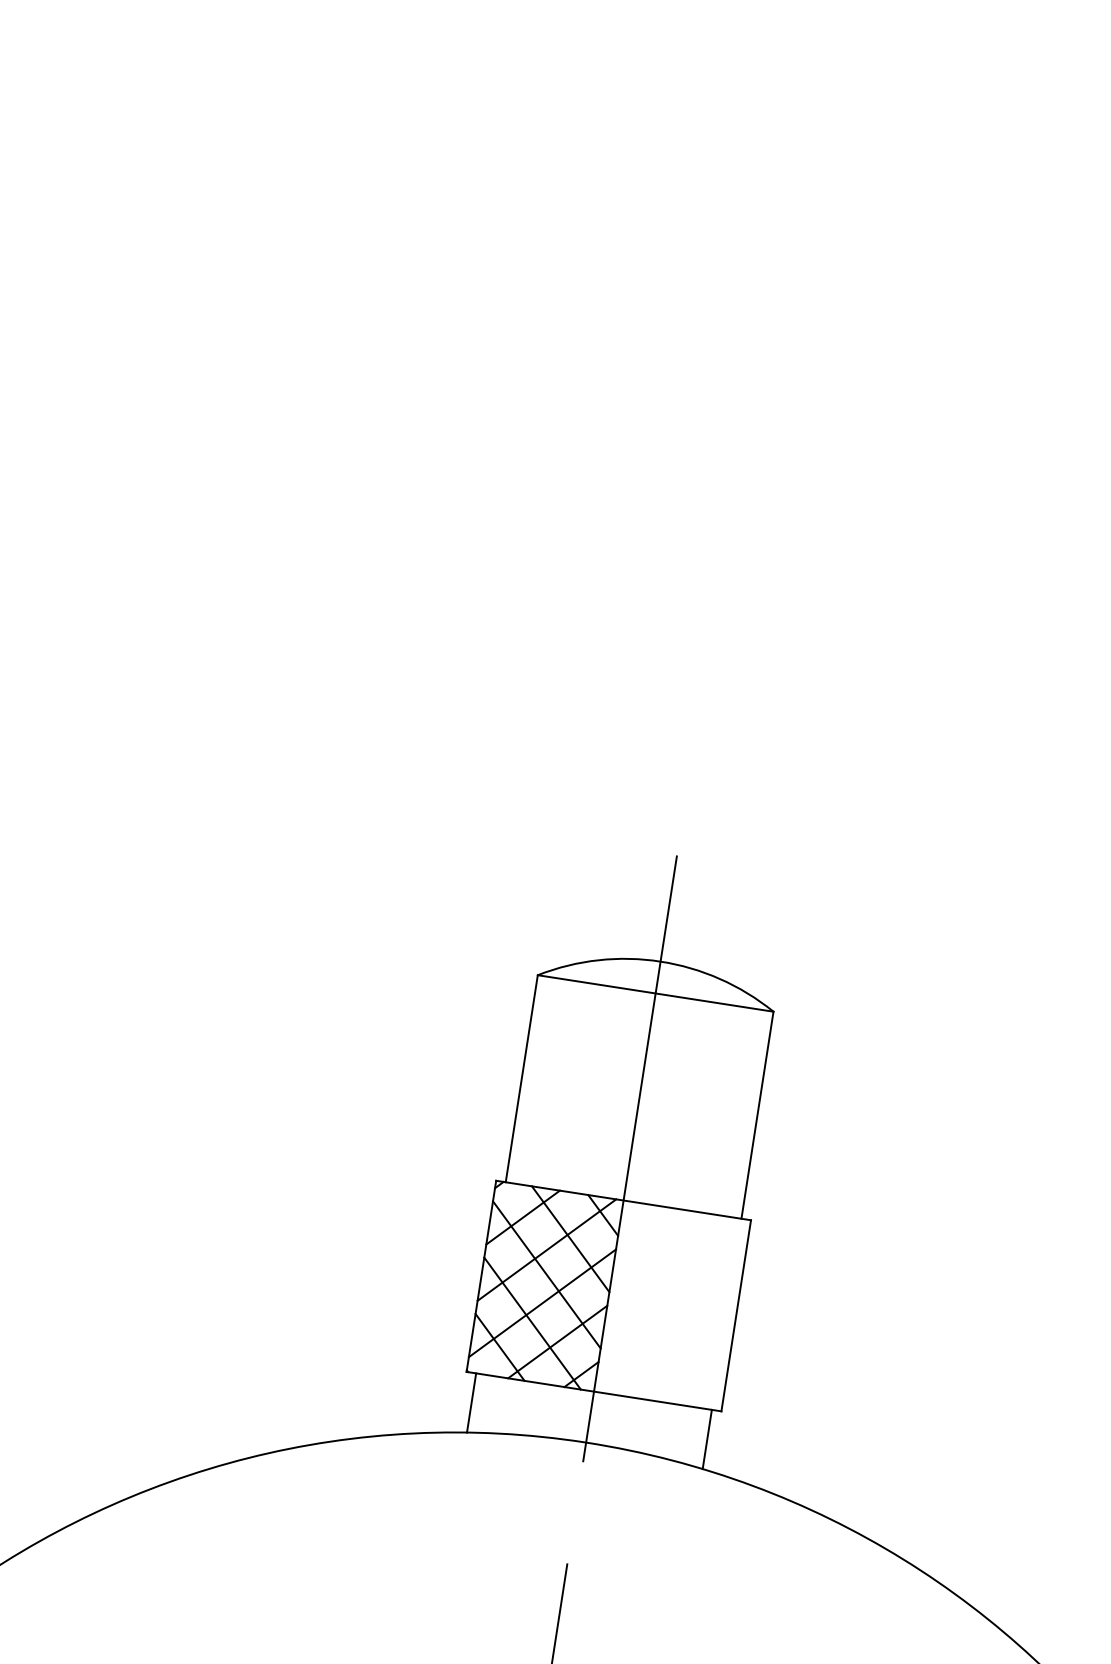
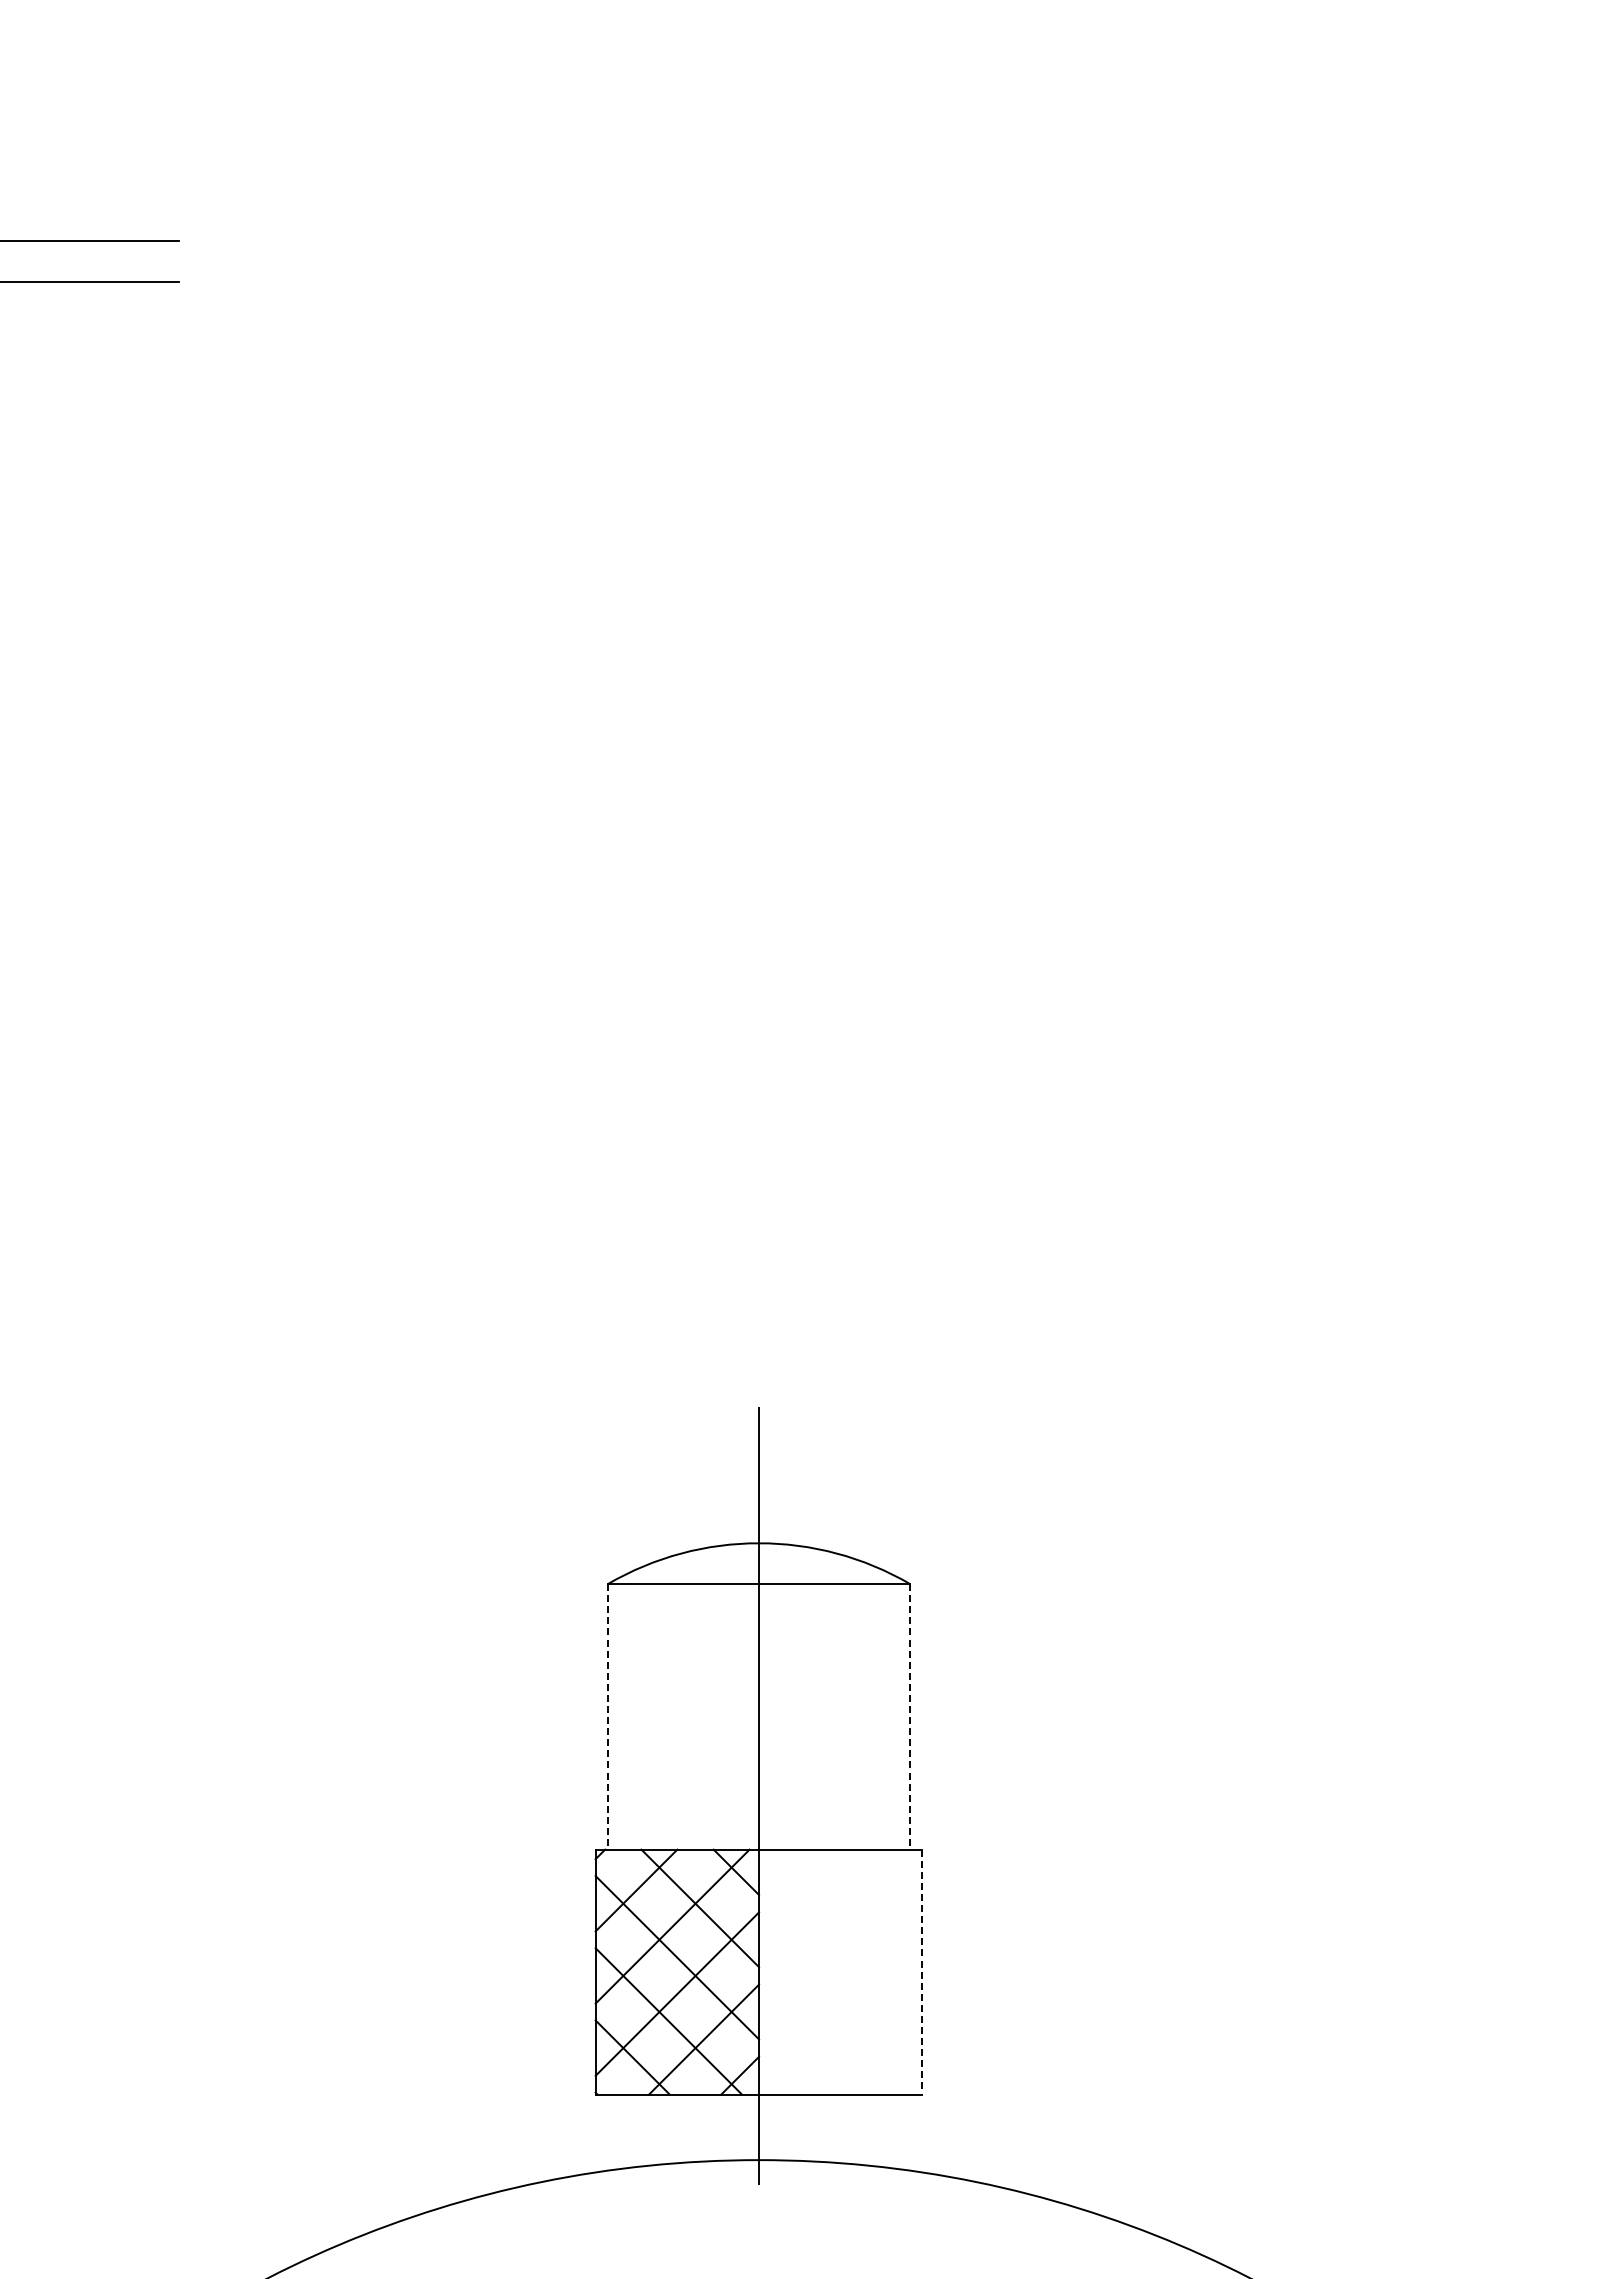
line: (521, 1078) -> (607, 1716), solid -> dashed
line: (757, 1114) -> (910, 1716), solid -> dashed
line: (736, 1316) -> (922, 1972), solid -> dashed
line: (471, 1402) -> (607, 2132), removed
line: (707, 1439) -> (910, 2132), removed

